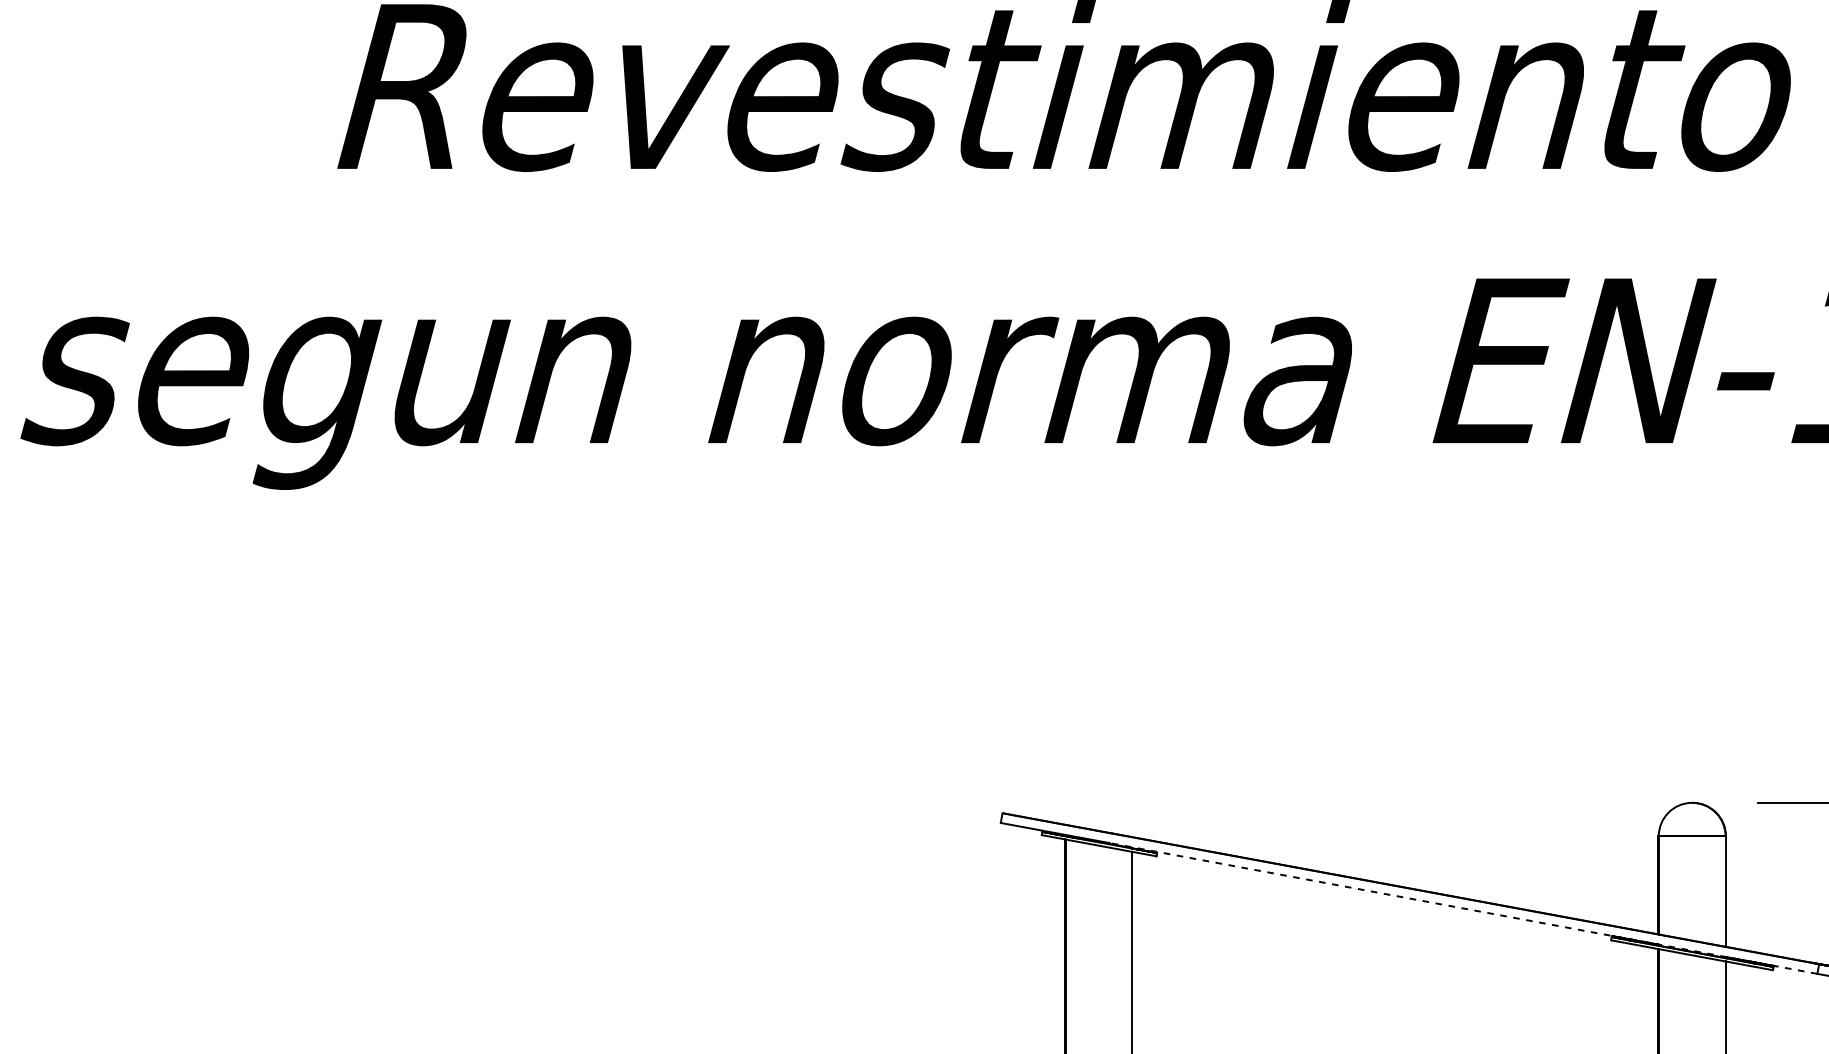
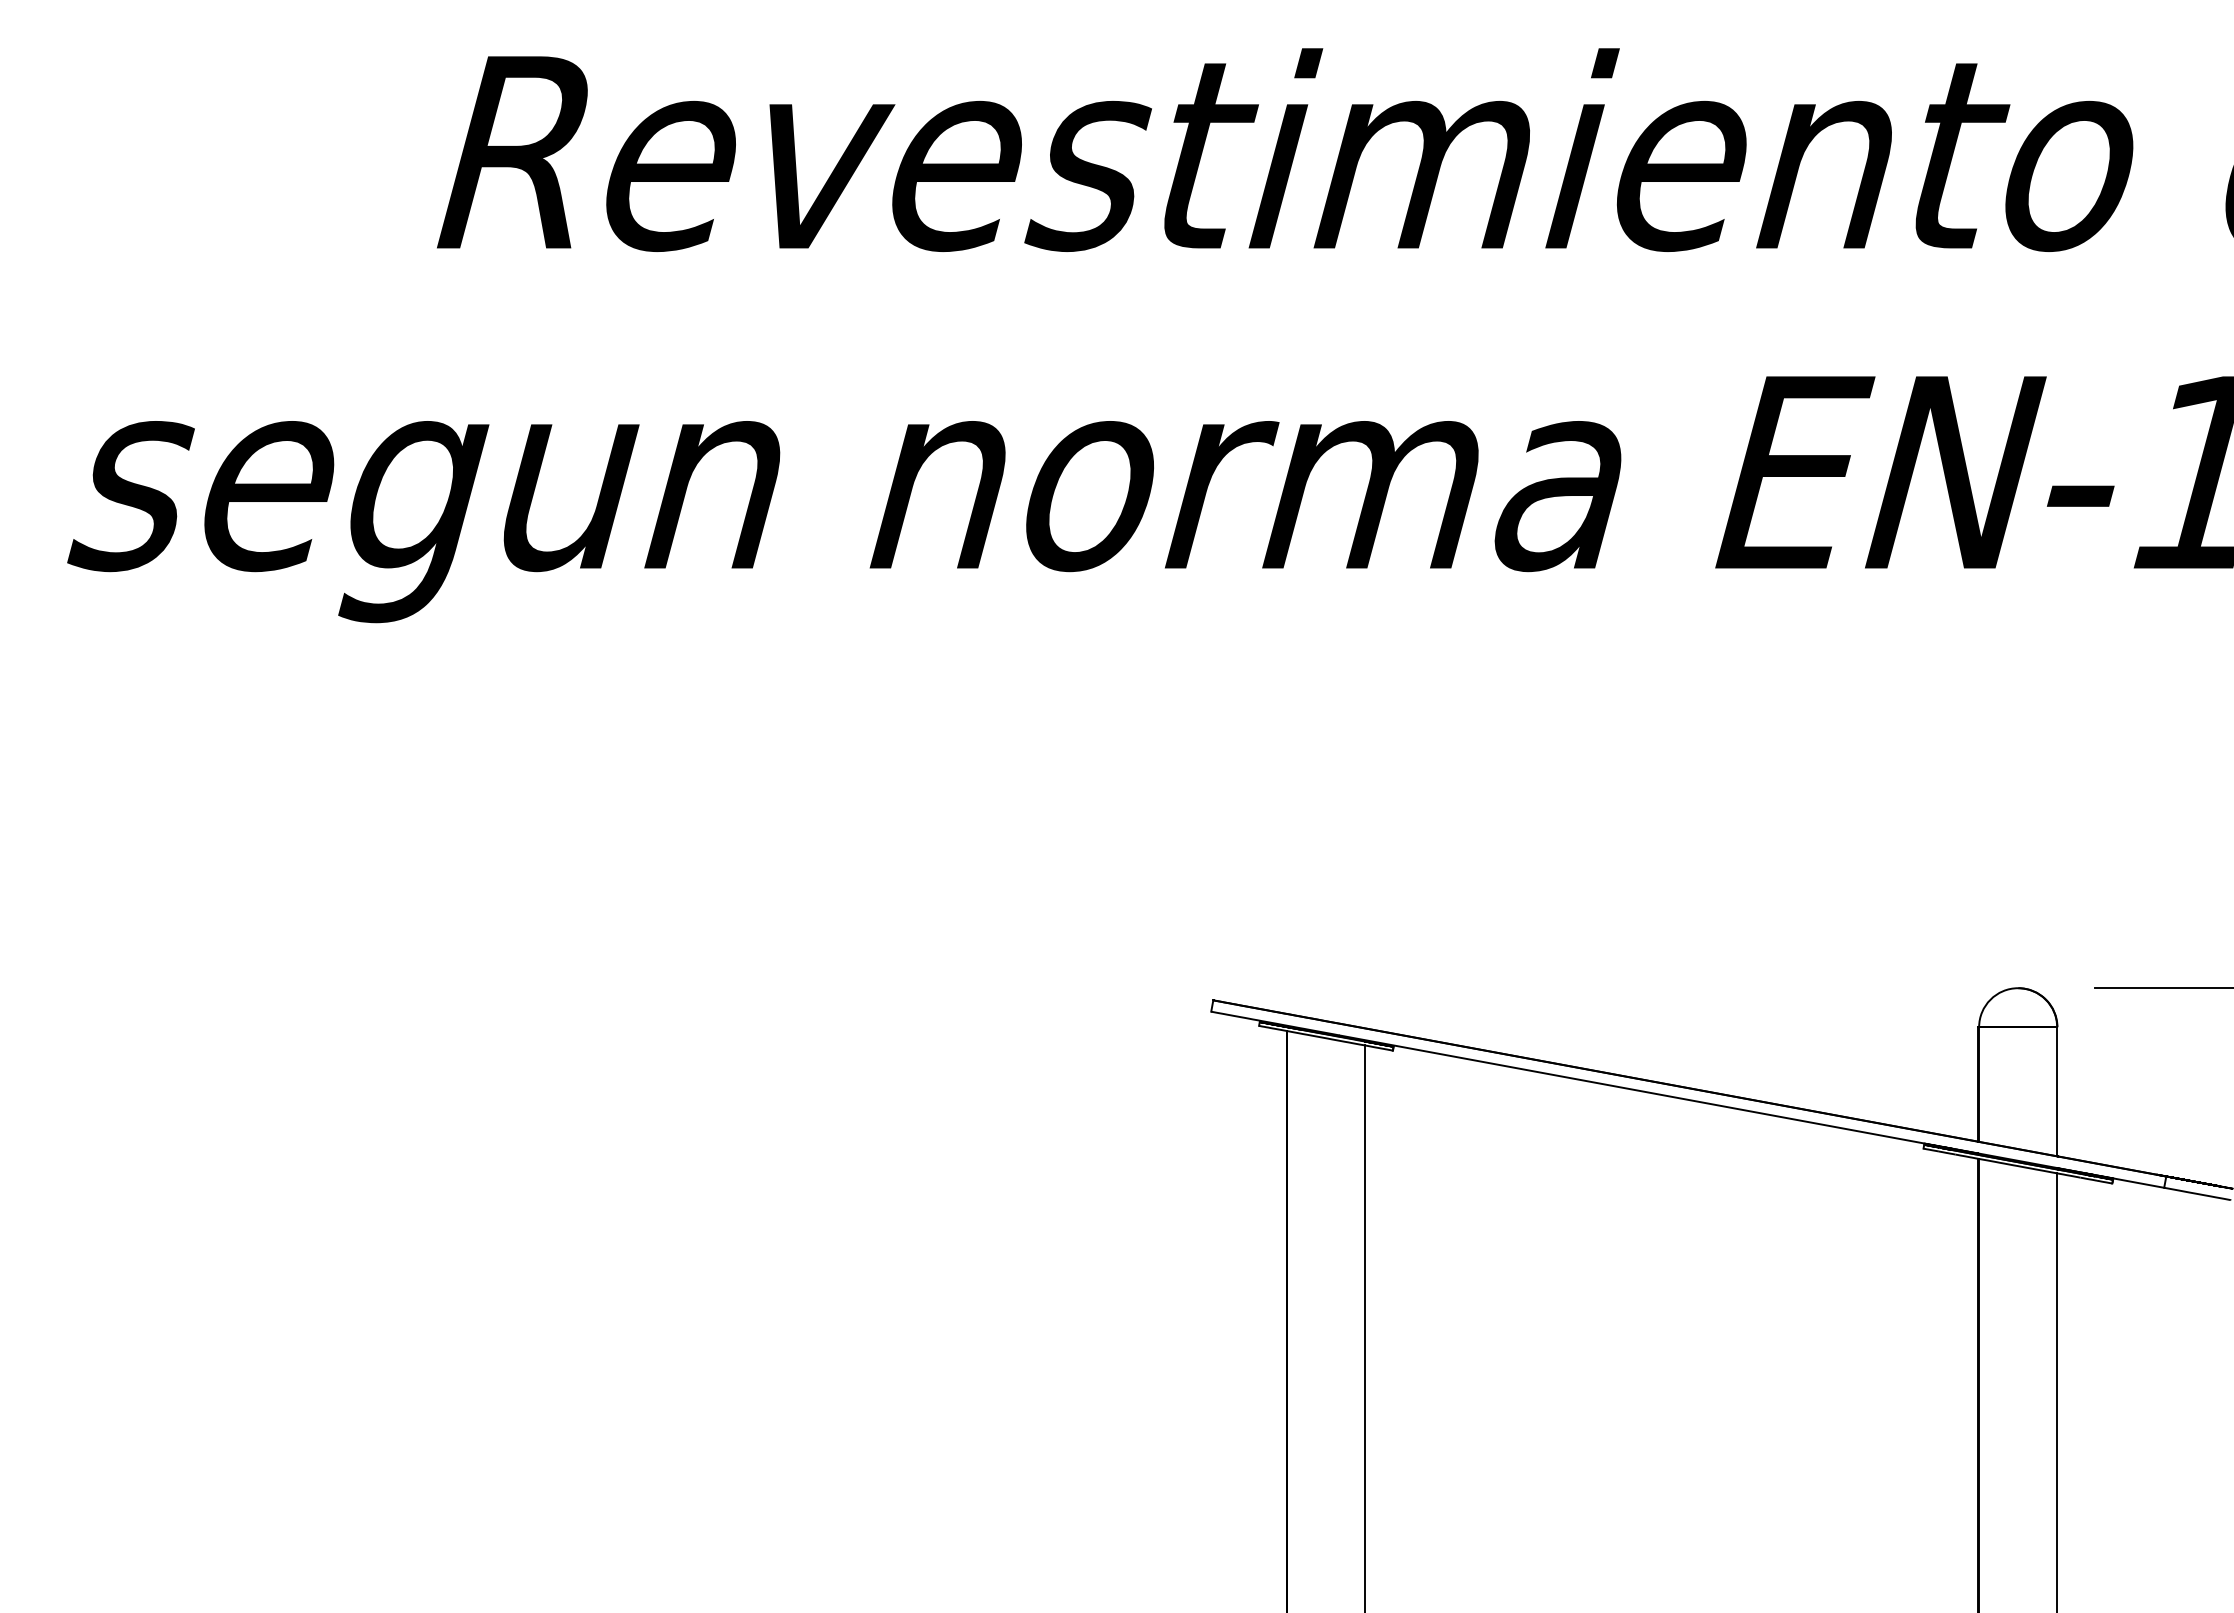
line: (1463, 908) -> (1751, 1111), dashed -> solid

